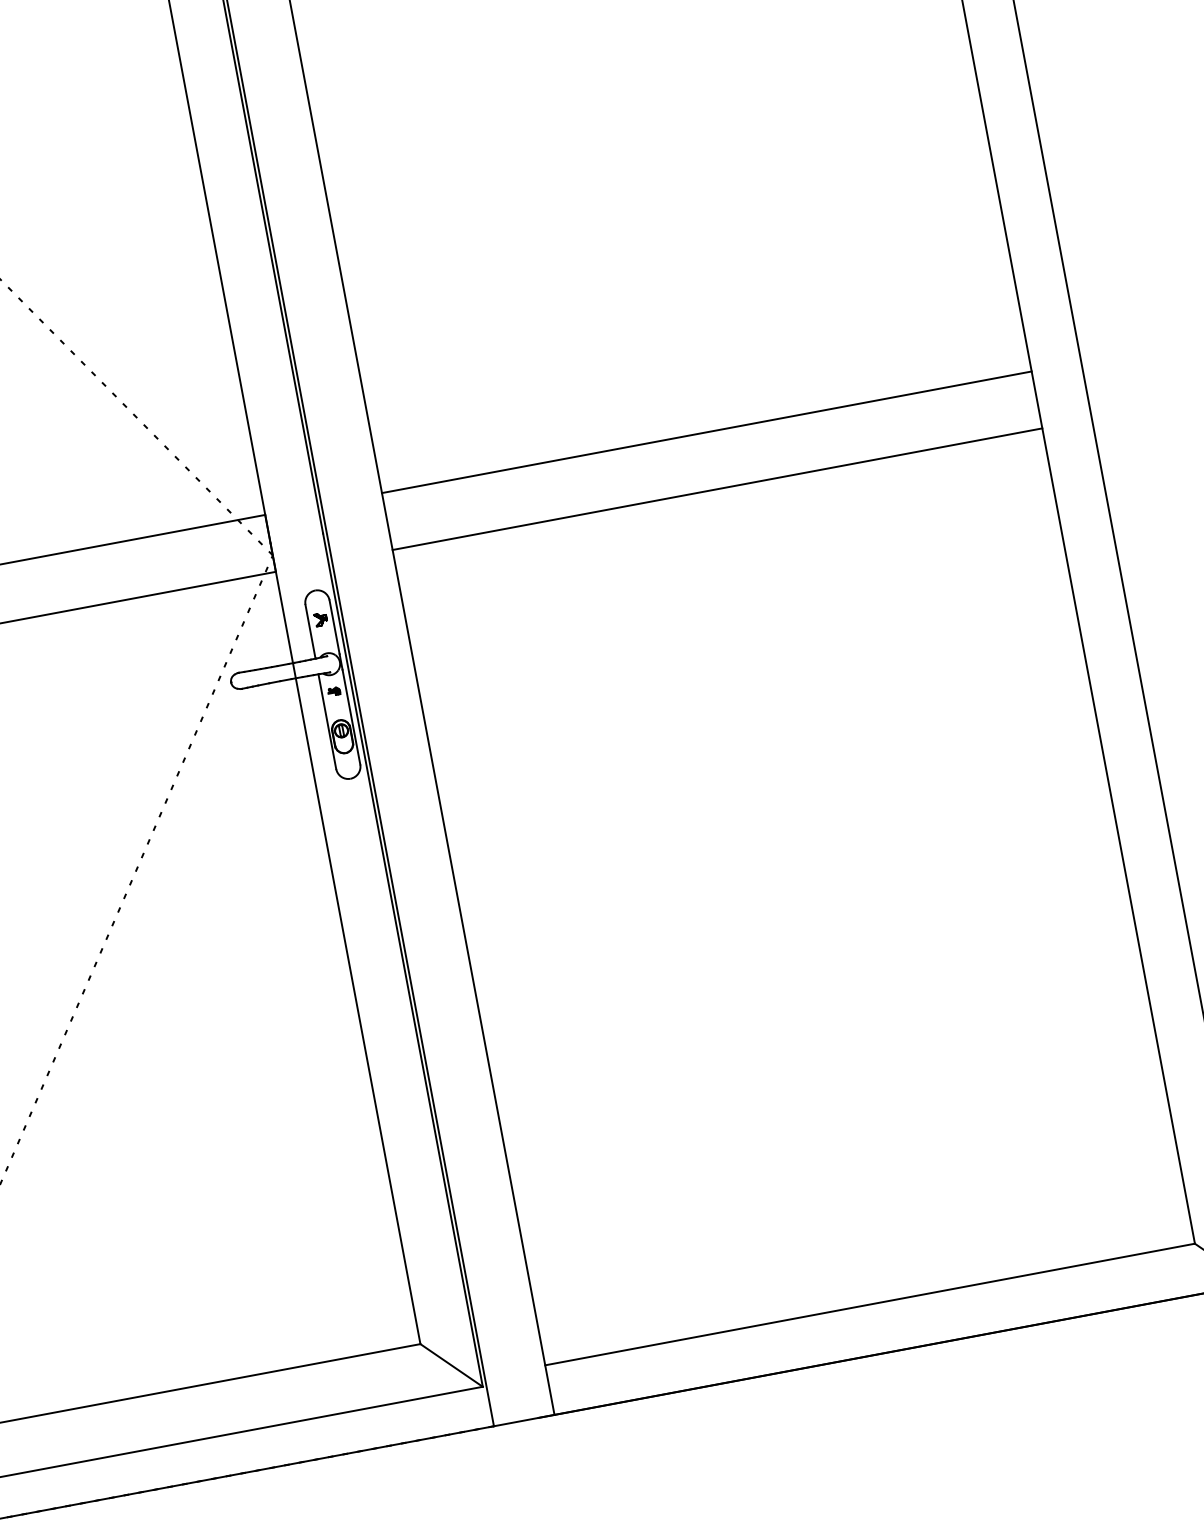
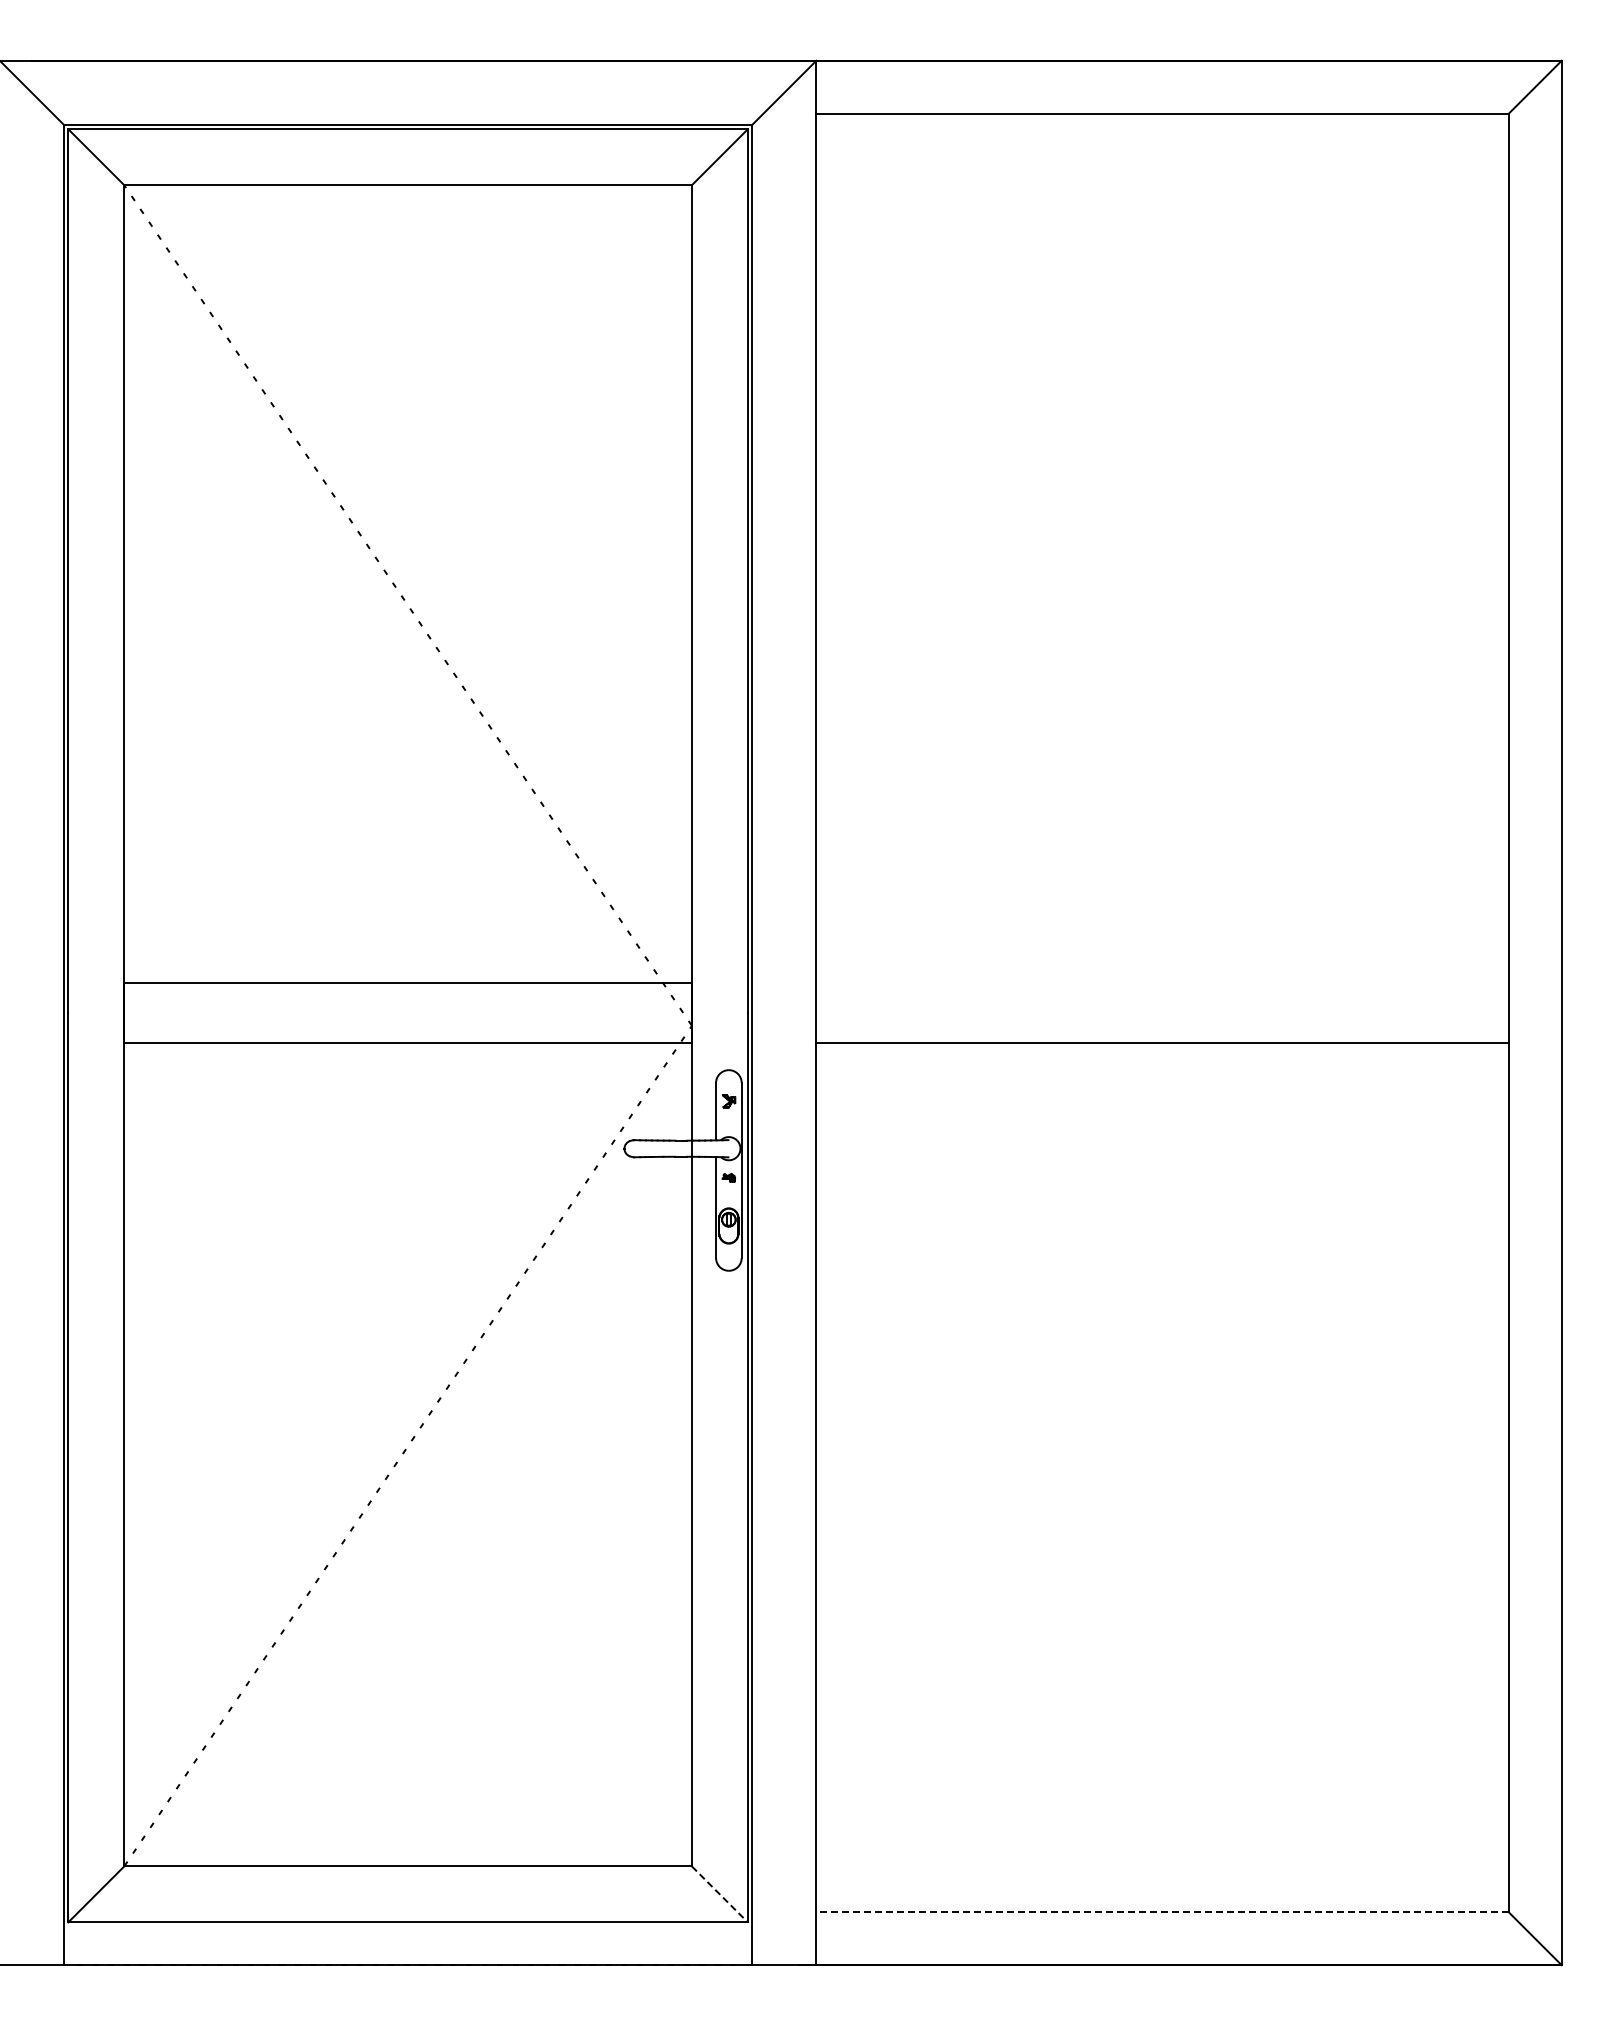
line: (706, 432) -> (1162, 982), removed
line: (870, 1304) -> (1162, 1912), solid -> dashed
line: (451, 1365) -> (719, 1894), solid -> dashed

